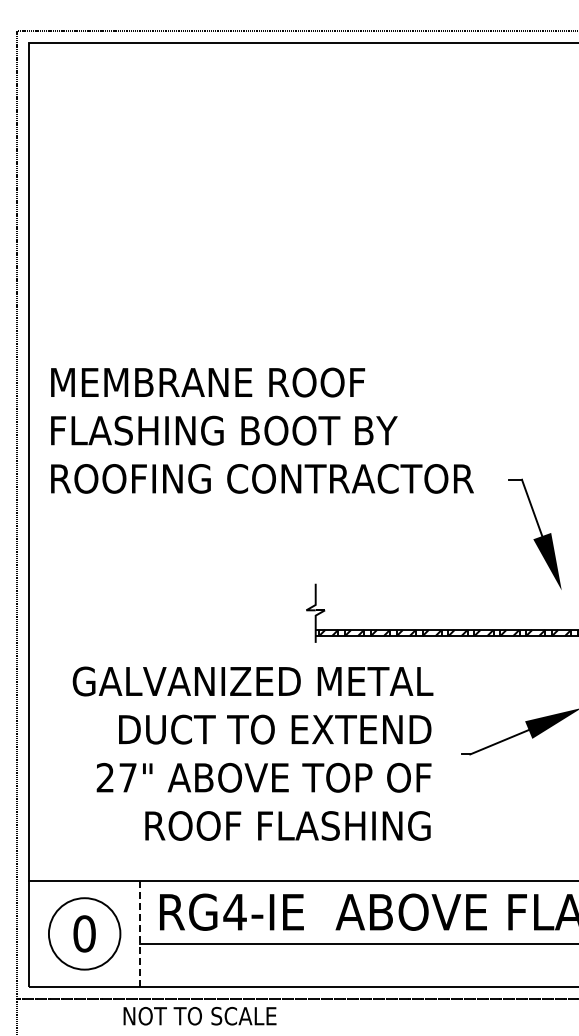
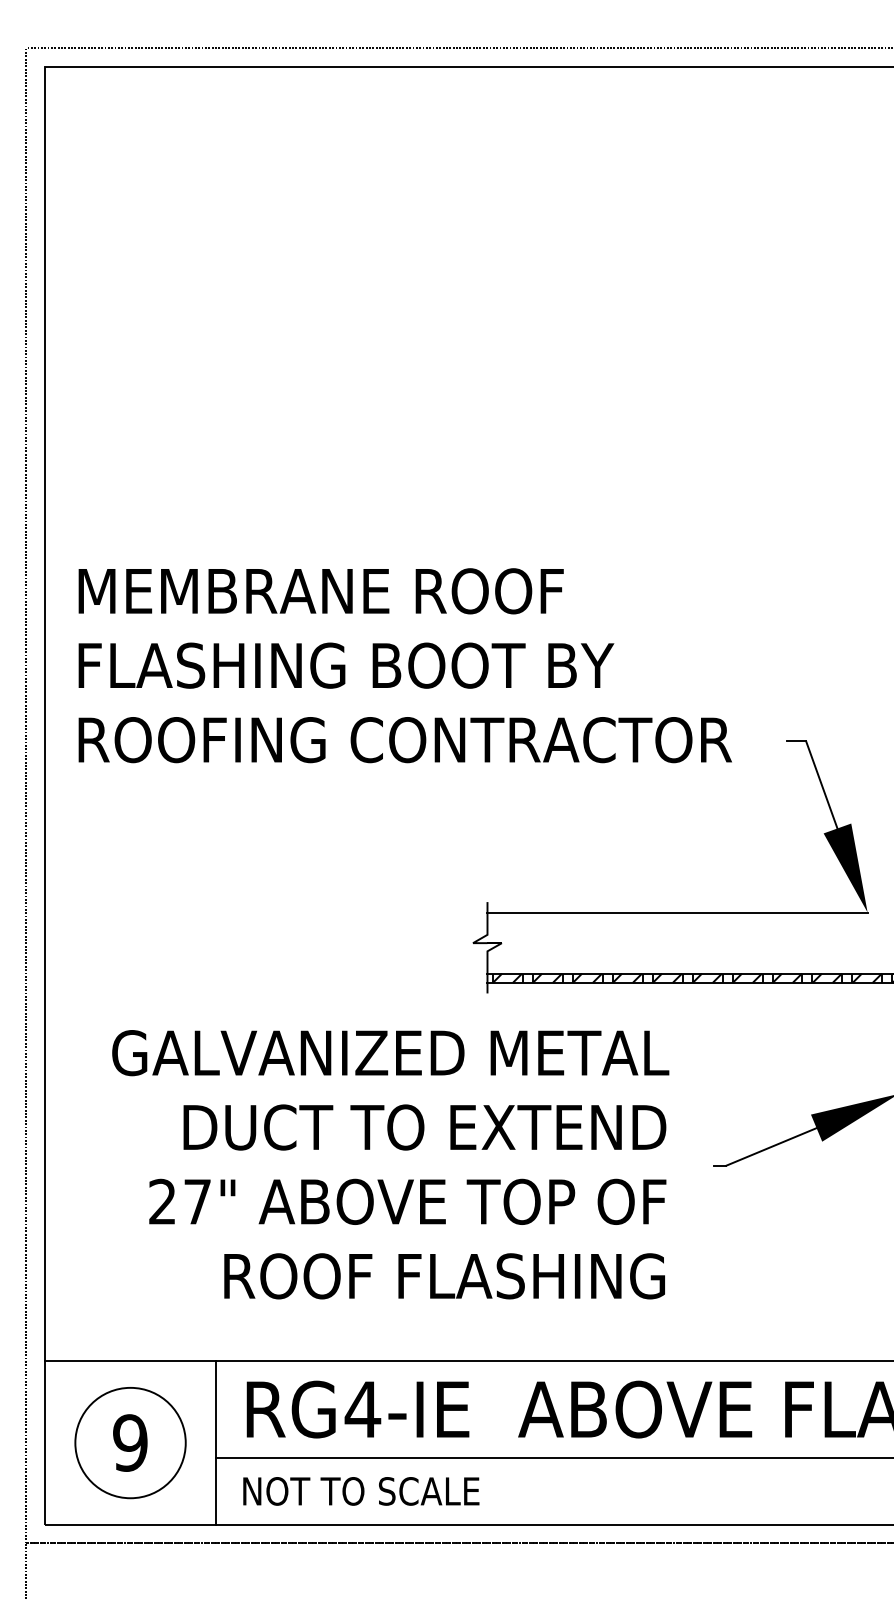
line: (438, 590) -> (677, 912), added
text: (84, 933) -> (130, 1442), 0 -> 9
line: (140, 933) -> (216, 1442), dashed -> solid
text: (199, 1016) -> (360, 1491), moved

